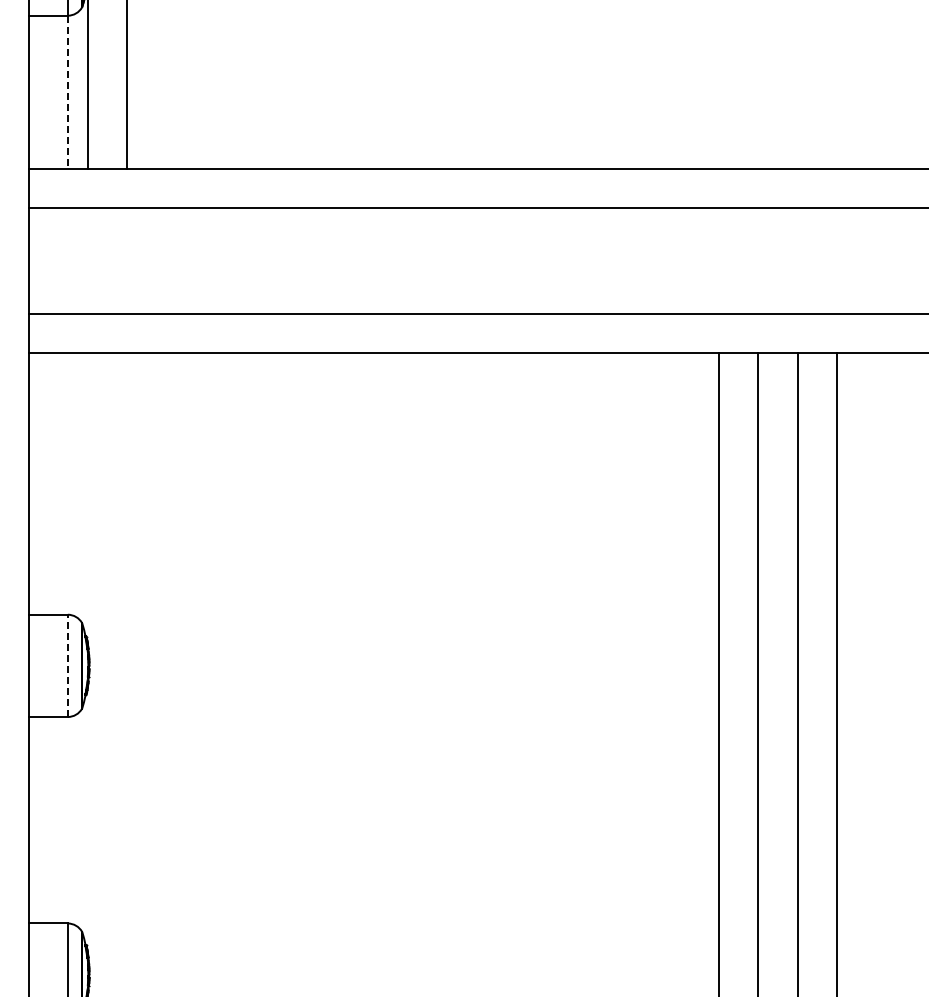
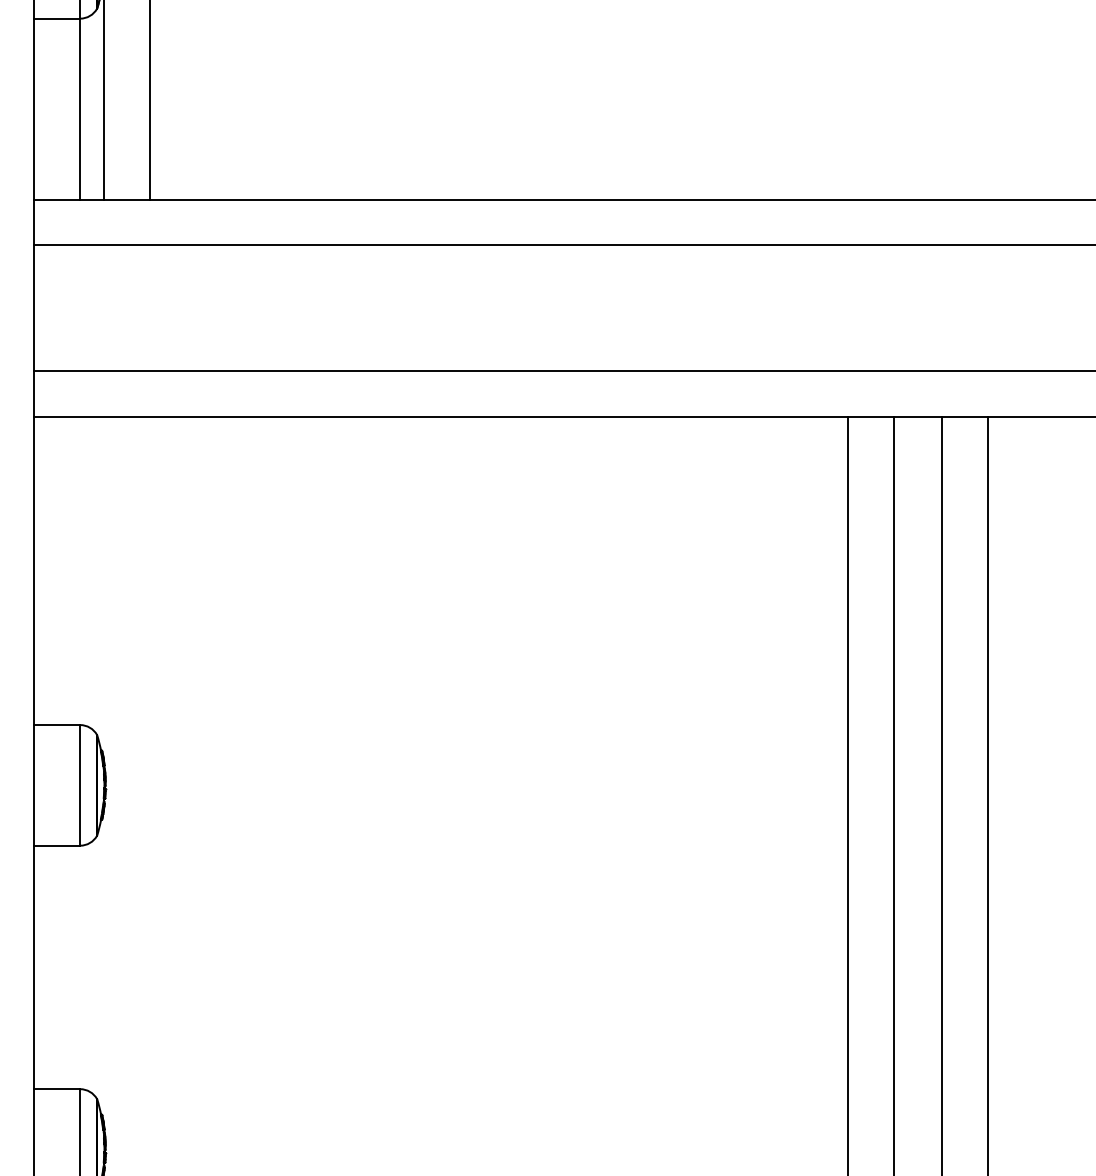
line: (67, 92) -> (79, 109), dashed -> solid
line: (67, 665) -> (79, 784), dashed -> solid

